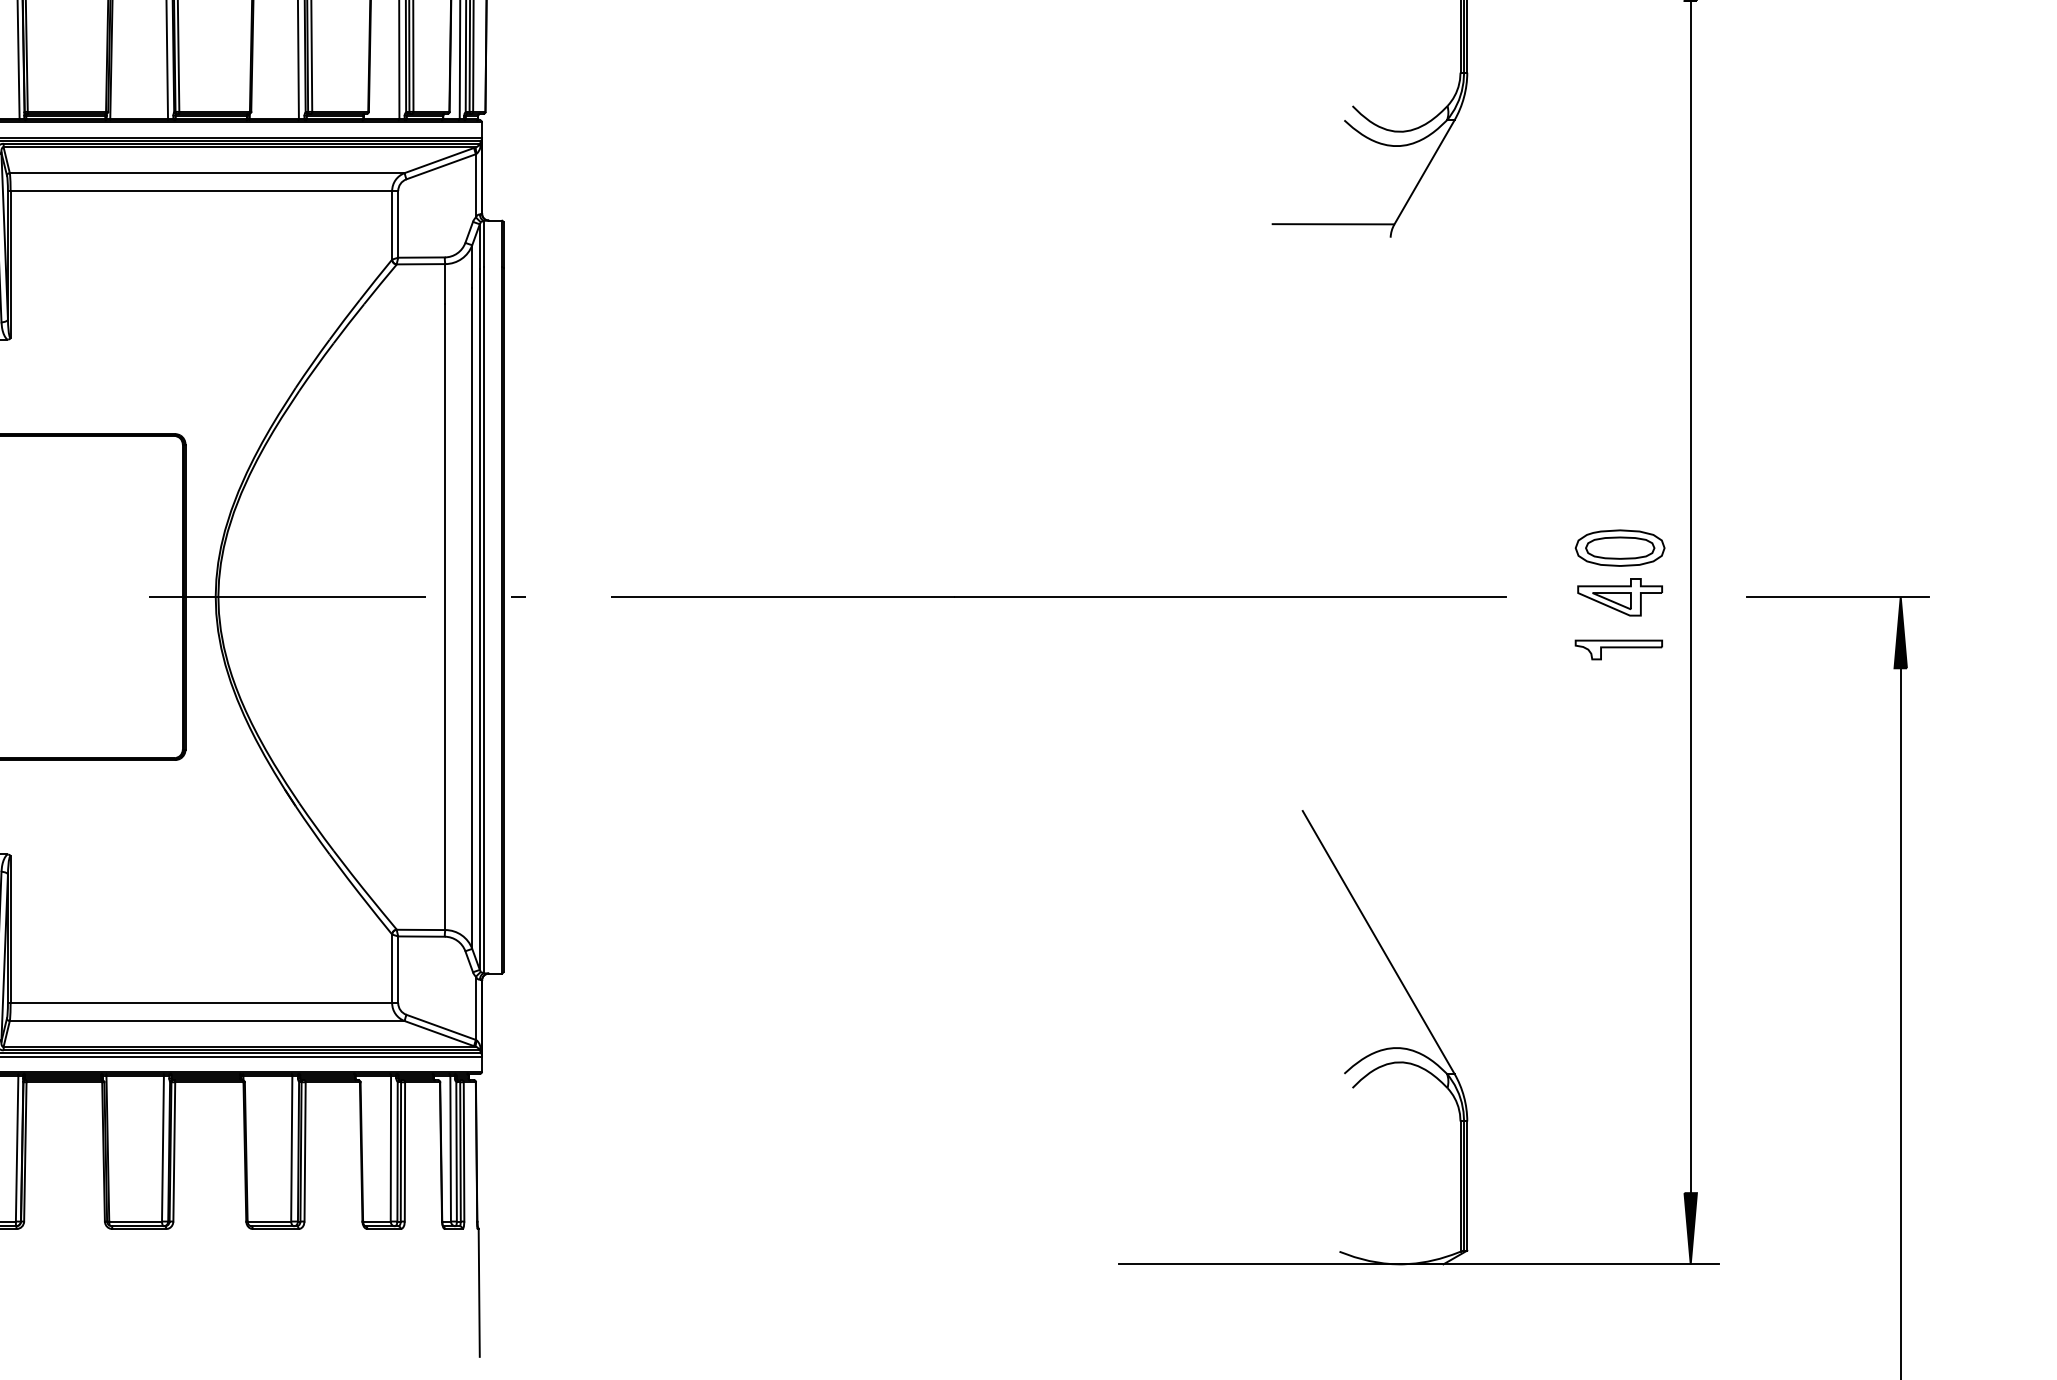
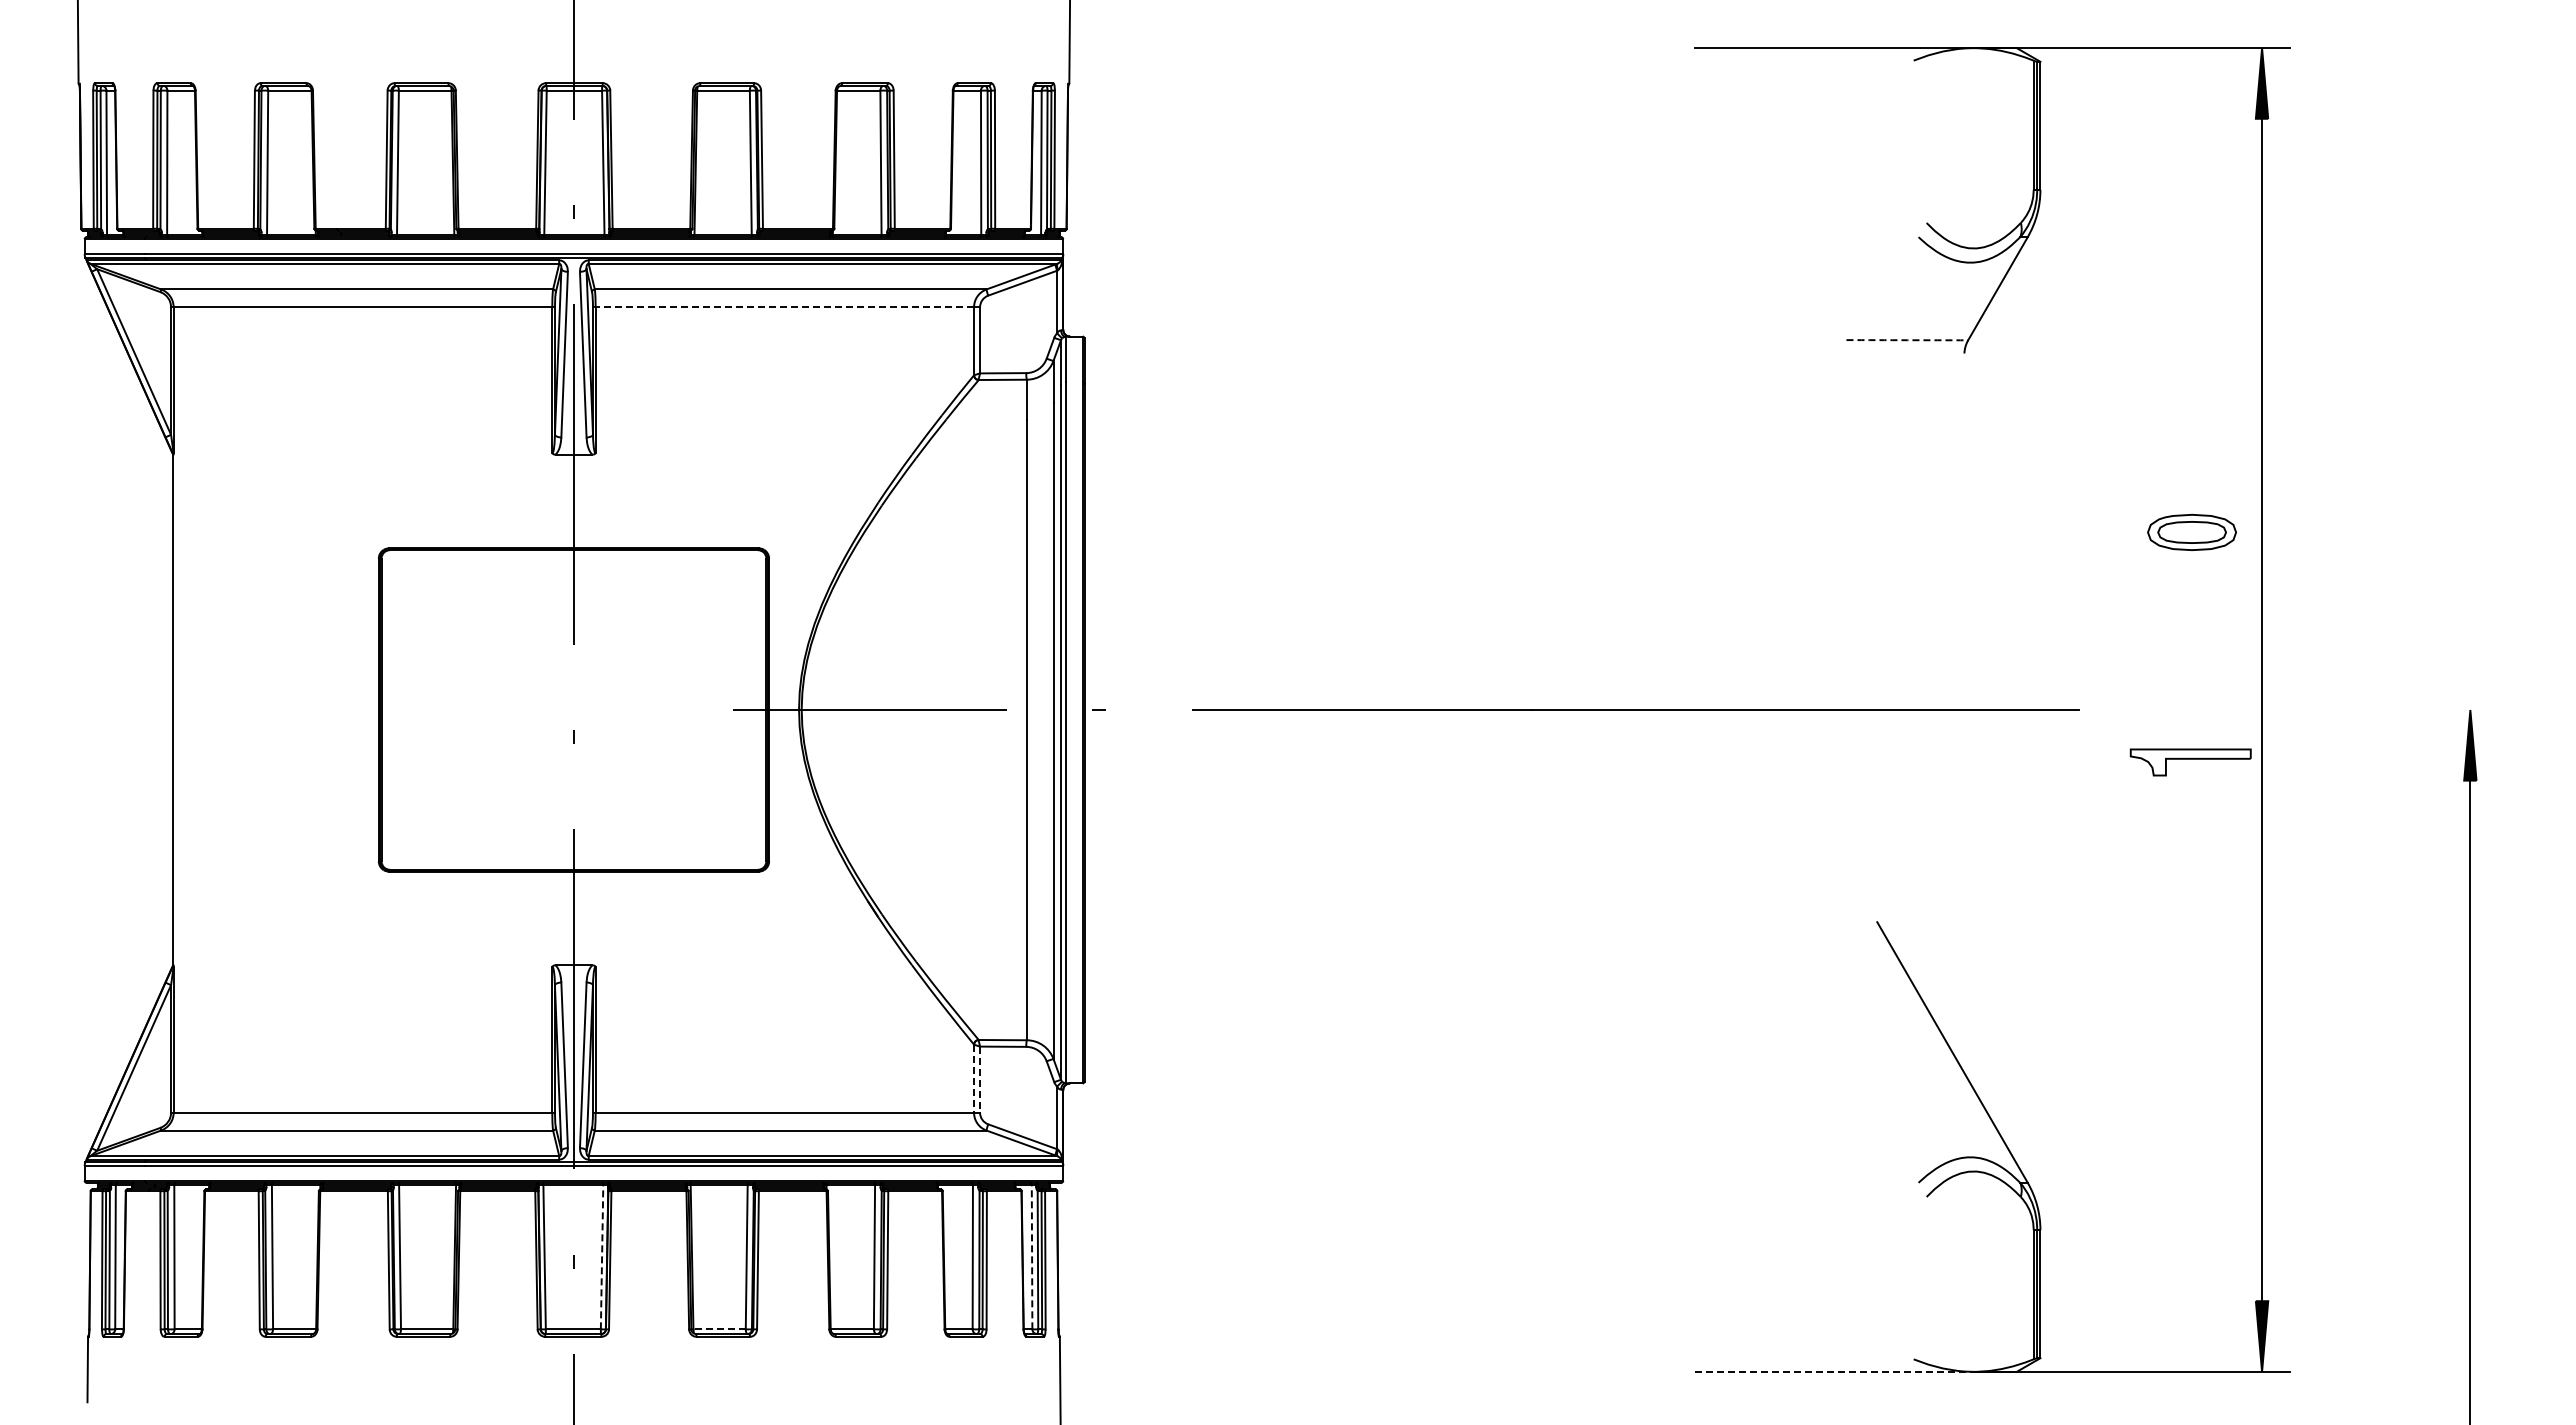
line: (201, 191) -> (784, 307), solid -> dashed
arc: (1333, 224) -> (1907, 340), solid -> dashed
part: (1619, 547) -> (2191, 531), moved
part: (1619, 597) -> (2191, 710), removed
line: (1837, 597) -> (2407, 710), removed
part: (1618, 650) -> (2190, 762), size x1.4
line: (392, 969) -> (974, 1079), solid -> dashed
line: (398, 970) -> (980, 1080), solid -> dashed
line: (17, 1148) -> (602, 1256), solid -> dashed
line: (451, 1148) -> (1032, 1256), solid -> dashed
line: (135, 1221) -> (719, 1329), solid -> dashed
line: (1260, 1264) -> (1835, 1371), solid -> dashed

